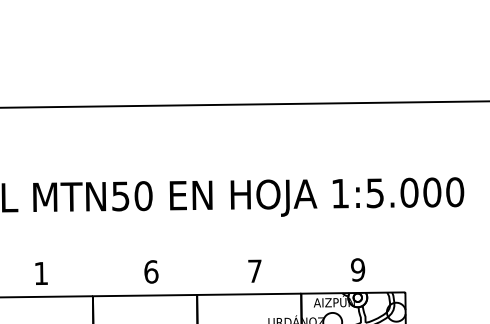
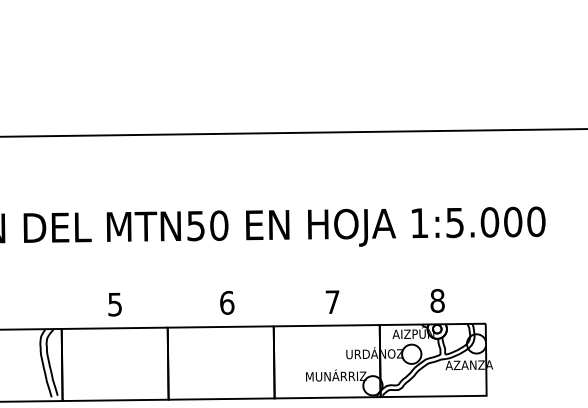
text: (357, 269) -> (437, 300), 9 -> 8
text: (40, 273) -> (114, 304), 1 -> 5

